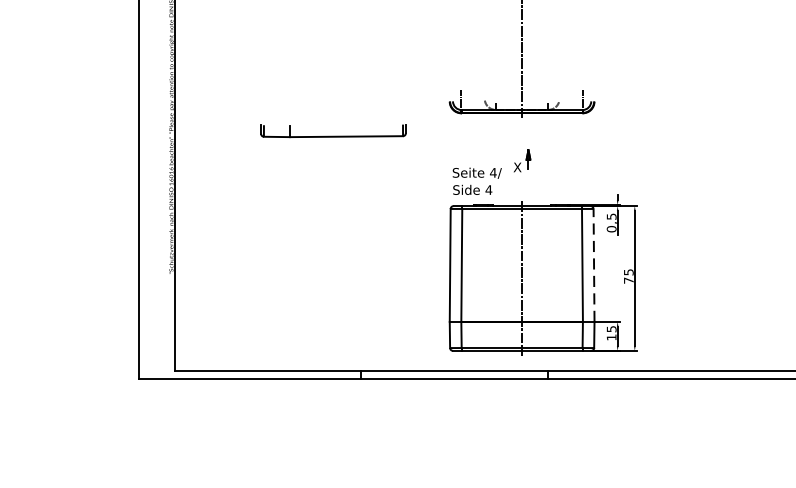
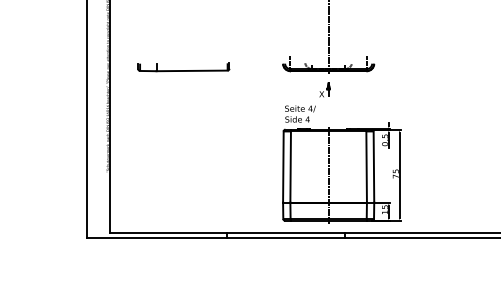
part: (332, 131) -> (183, 67), moved
part: (521, 159) -> (324, 89), moved
line: (593, 266) -> (373, 167), dashed -> solid

